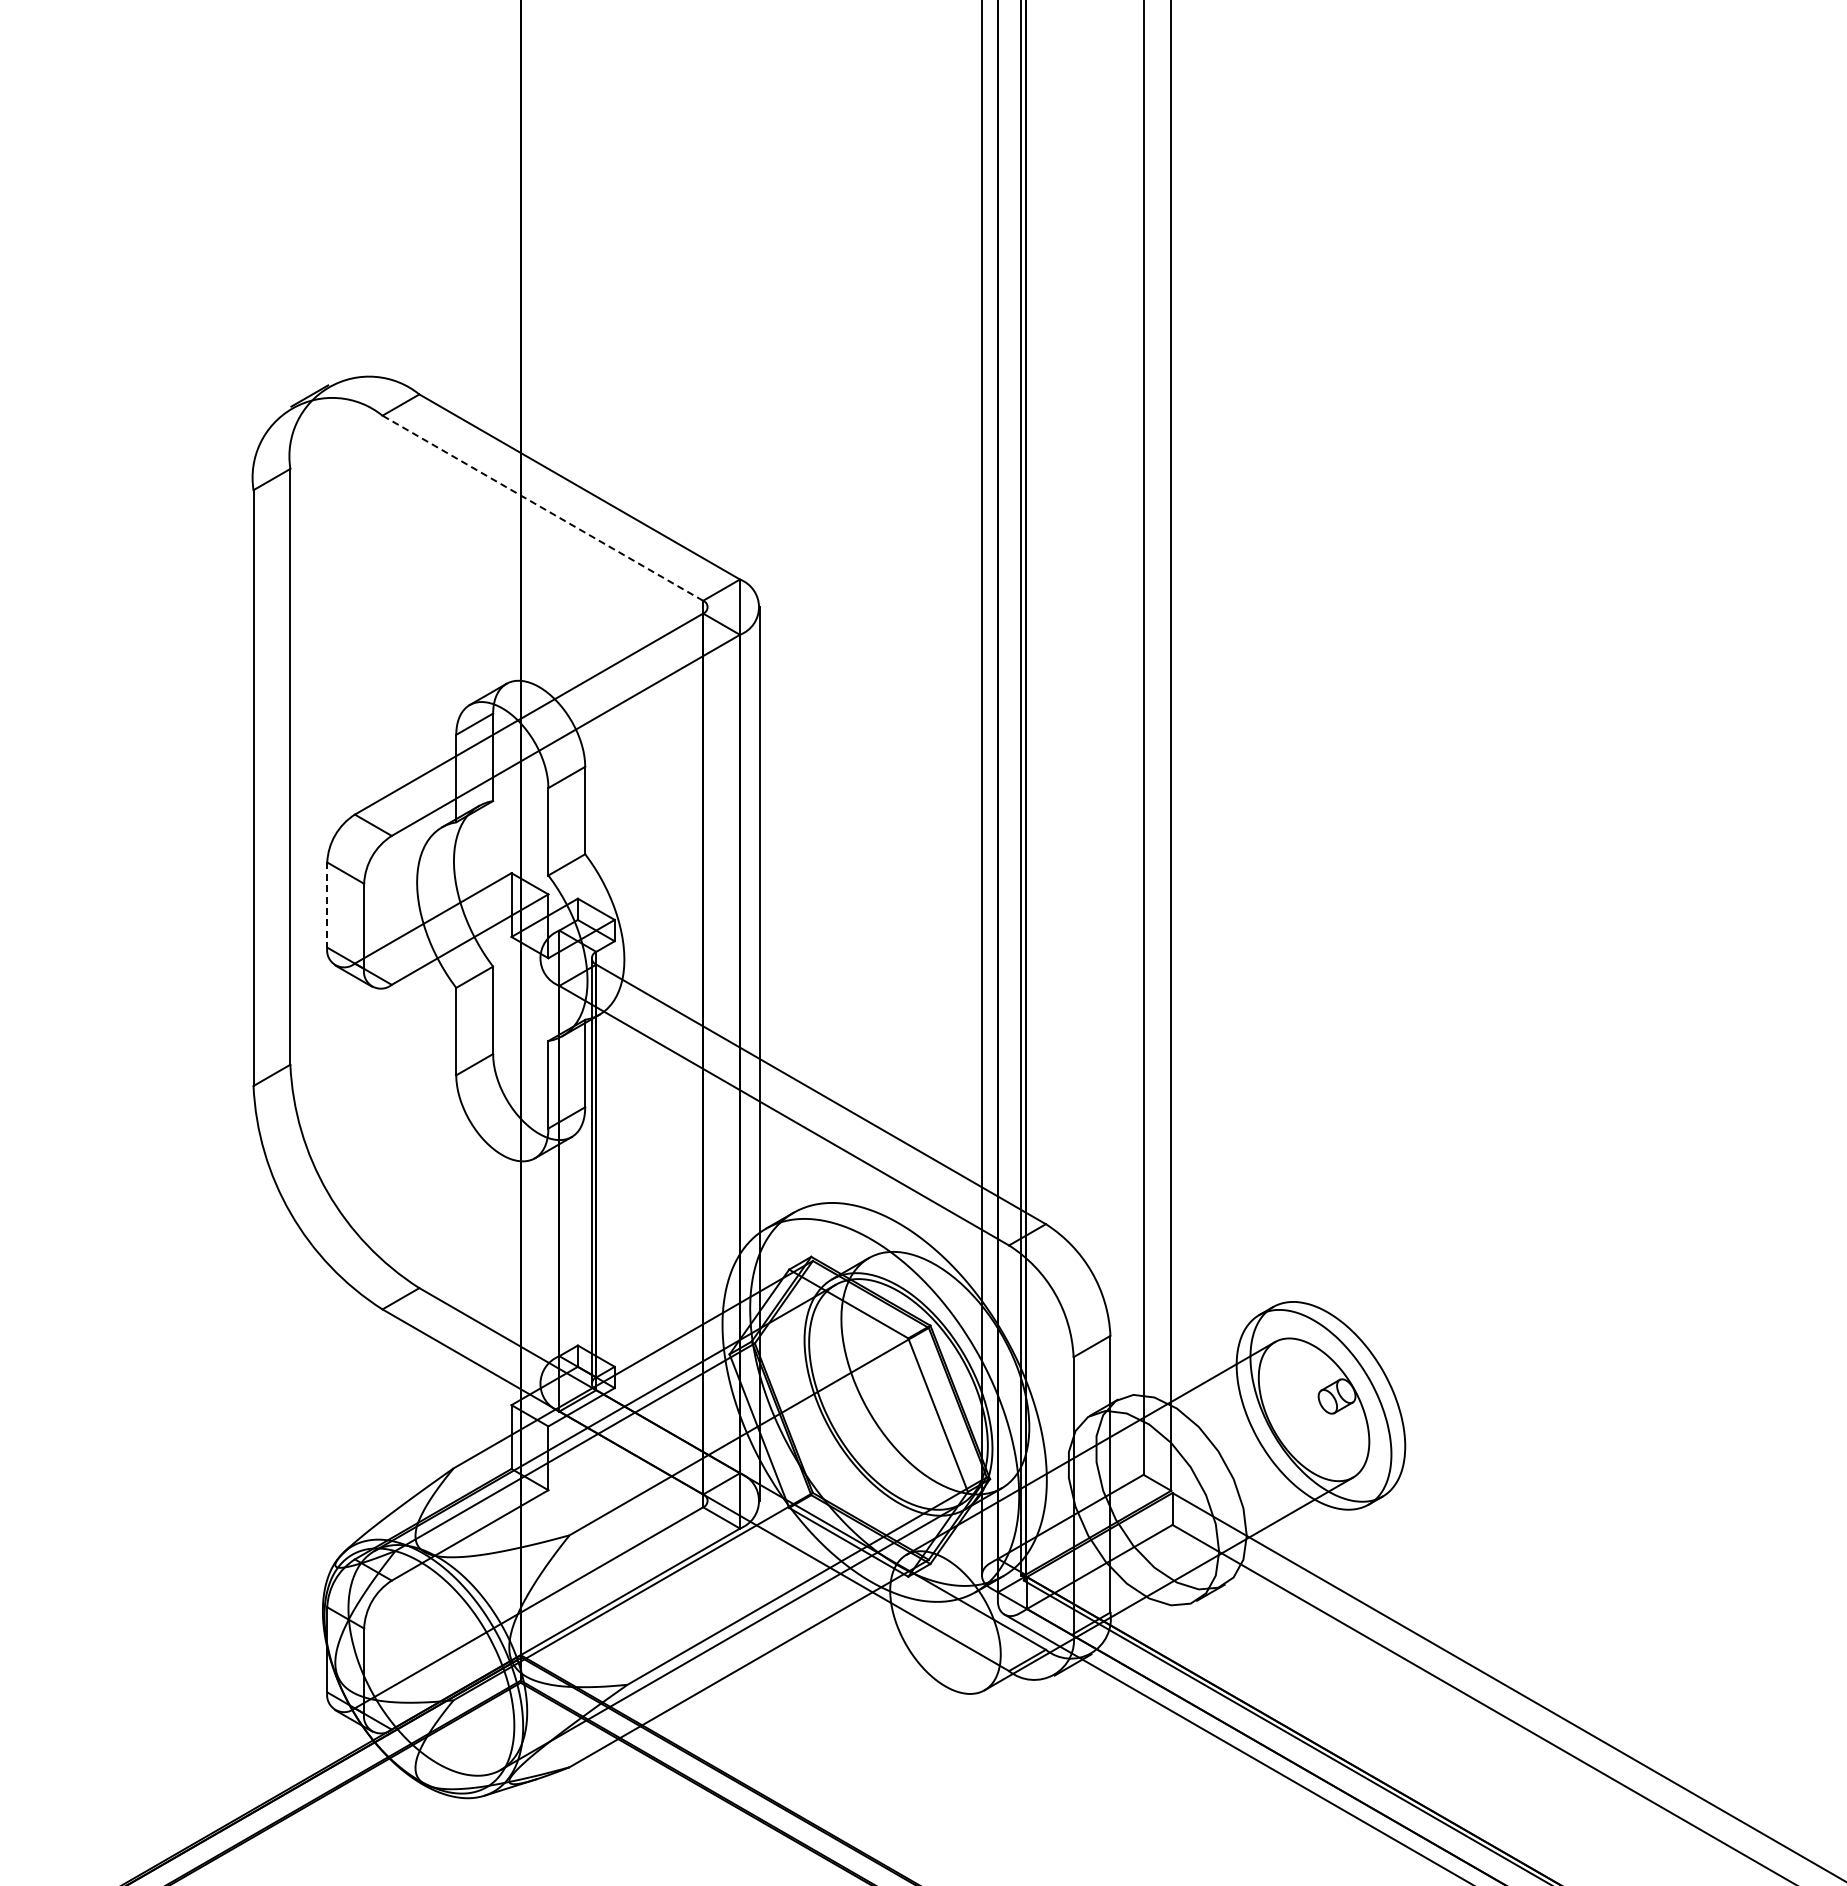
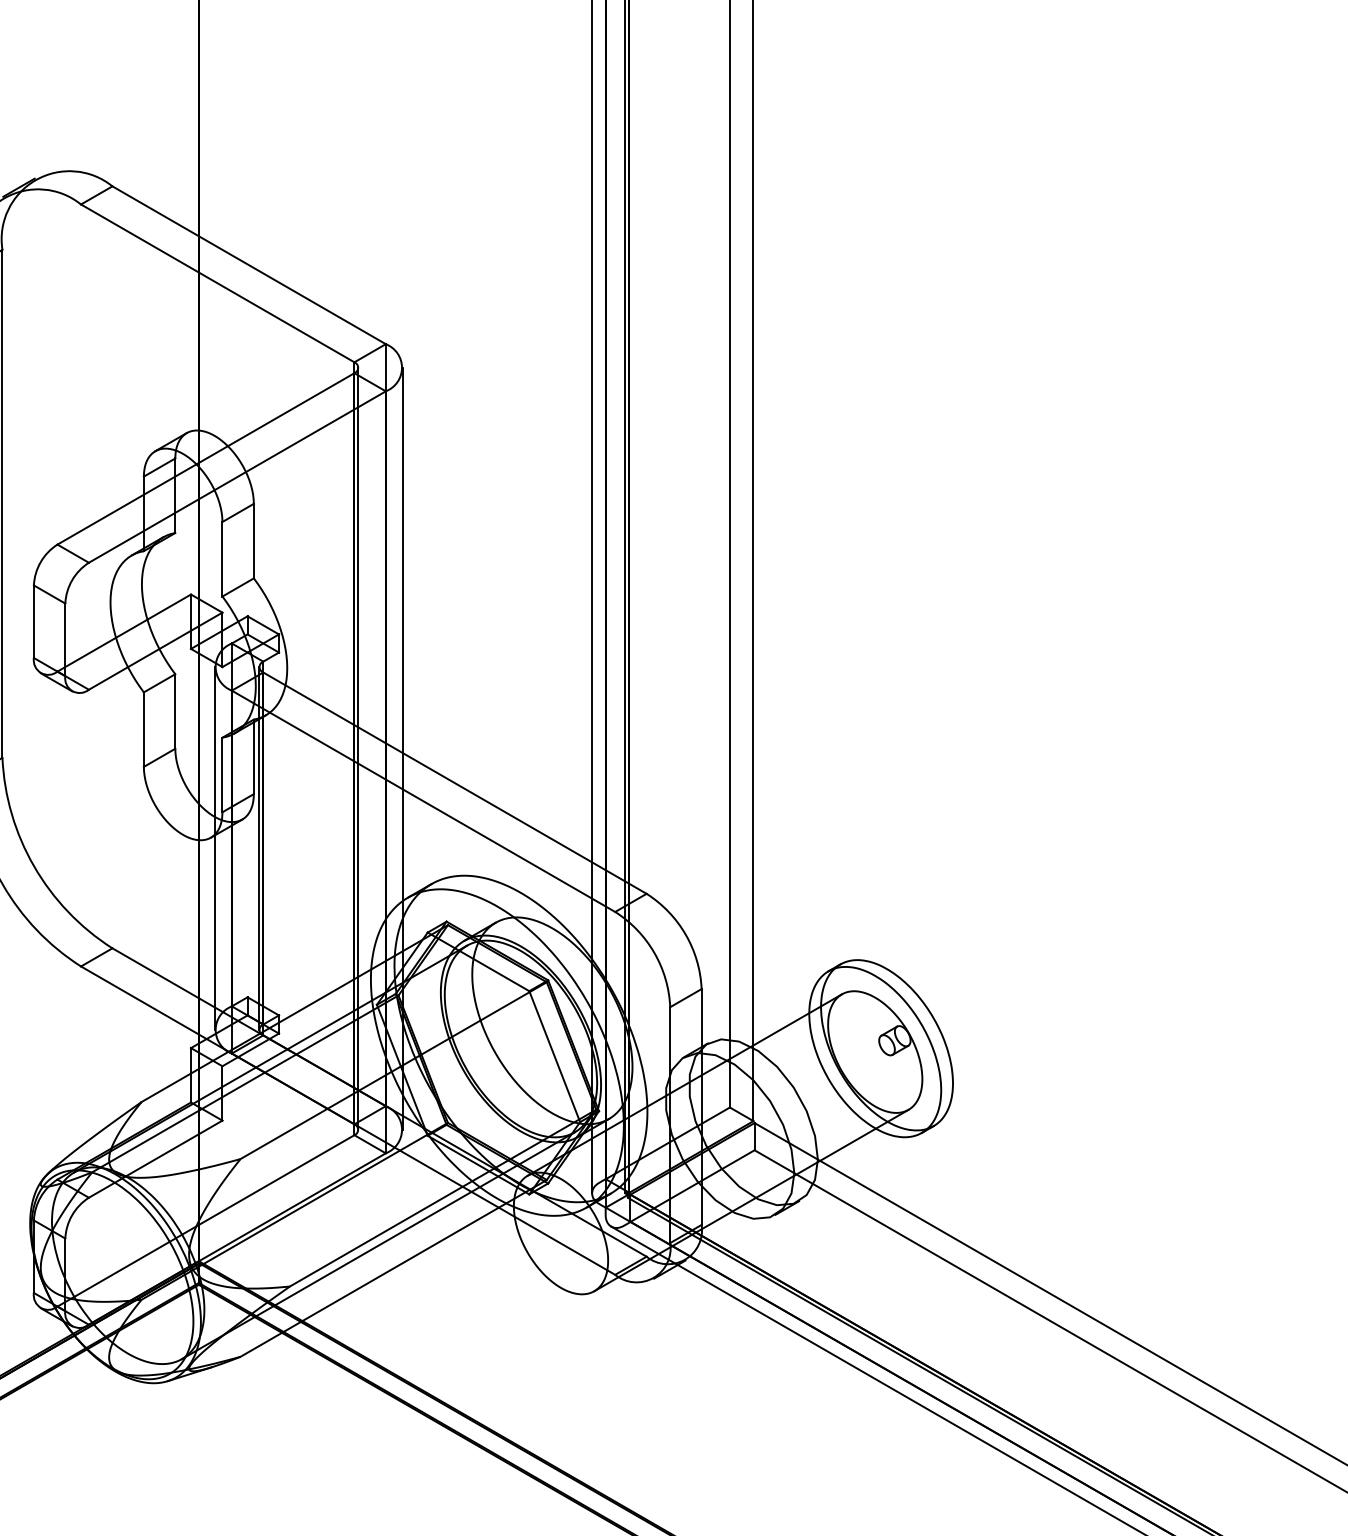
line: (542, 507) -> (217, 282), dashed -> solid
line: (327, 905) -> (34, 622), dashed -> solid
line: (707, 1053) -> (358, 748), added
line: (539, 1170) -> (214, 848), added

